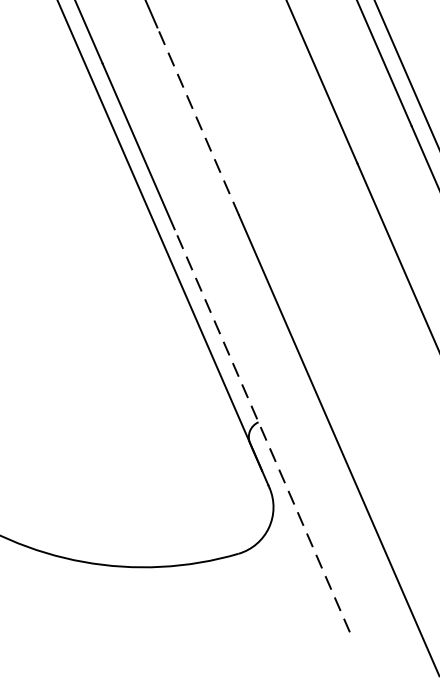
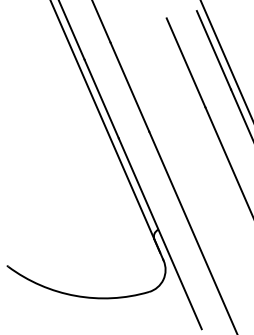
line: (197, 121) -> (129, 87), dashed -> solid
line: (262, 430) -> (160, 233), dashed -> solid

